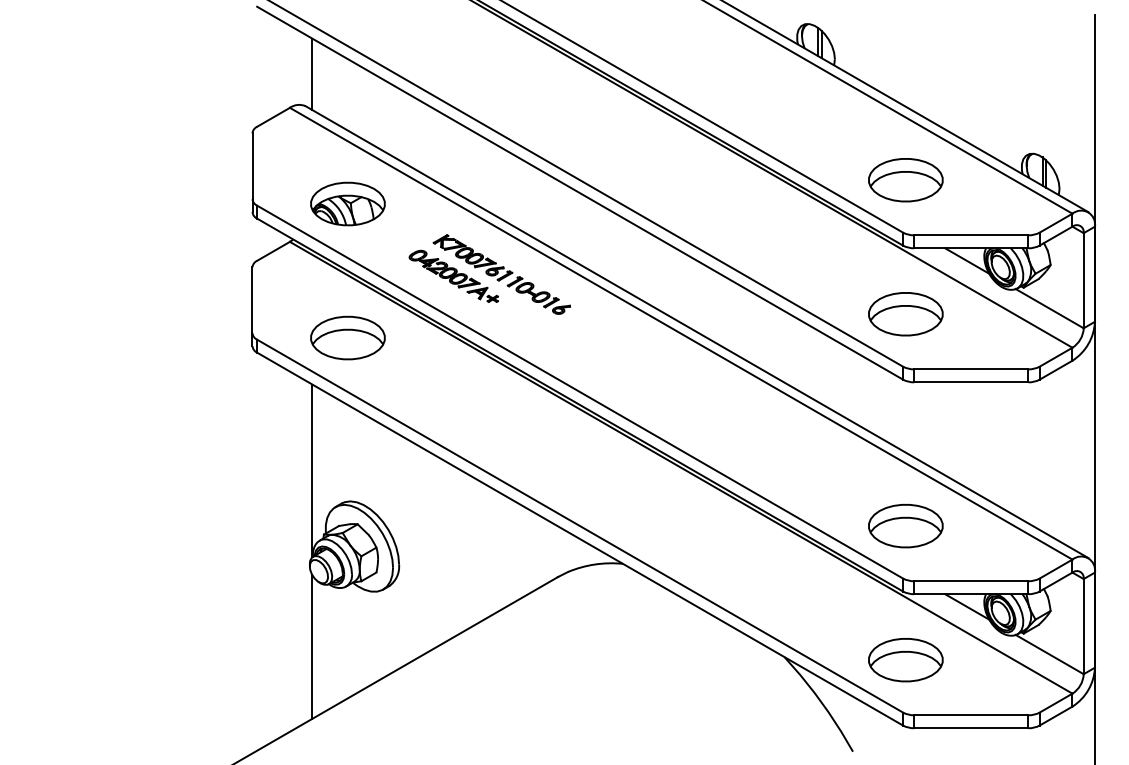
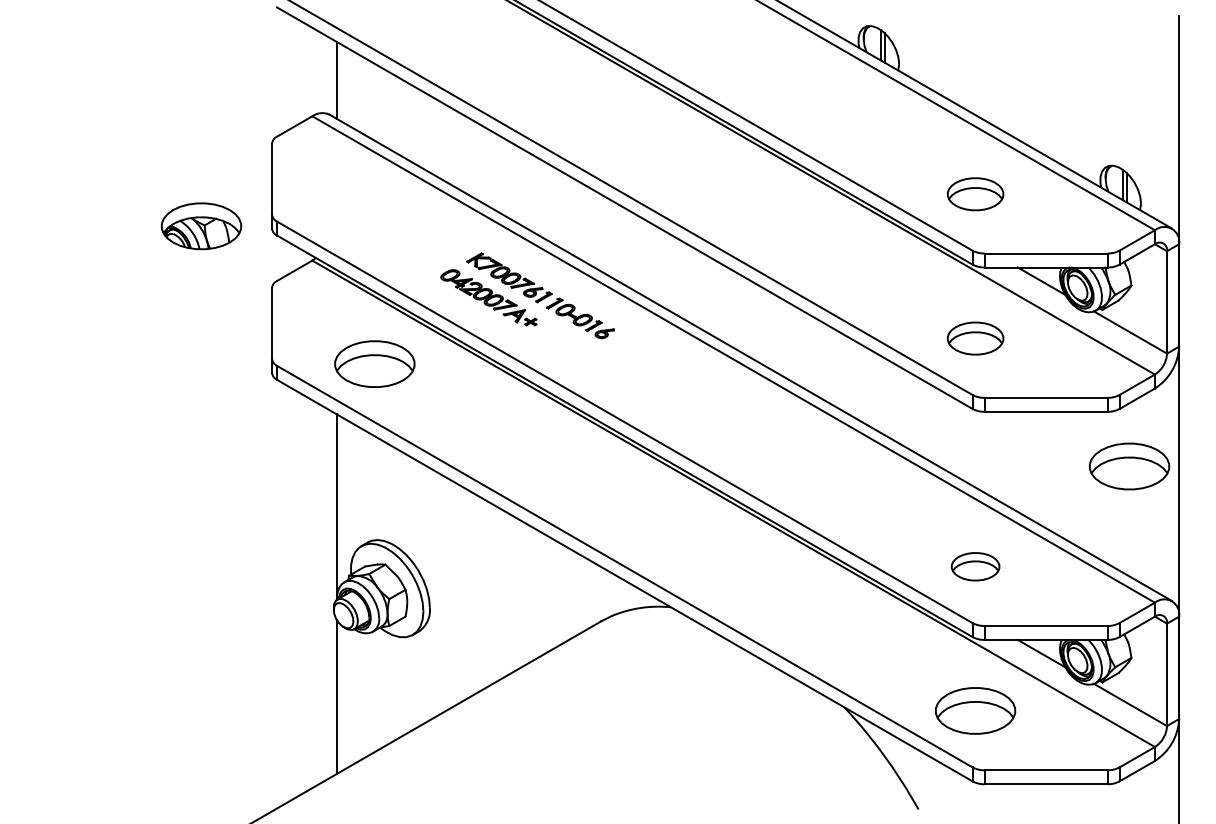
part: (905, 180) -> (975, 194), size x0.7
part: (347, 203) -> (201, 225), moved
part: (905, 314) -> (975, 338), size x0.7
part: (1048, 433) -> (1129, 466), added
part: (905, 526) -> (975, 567), size x0.6

